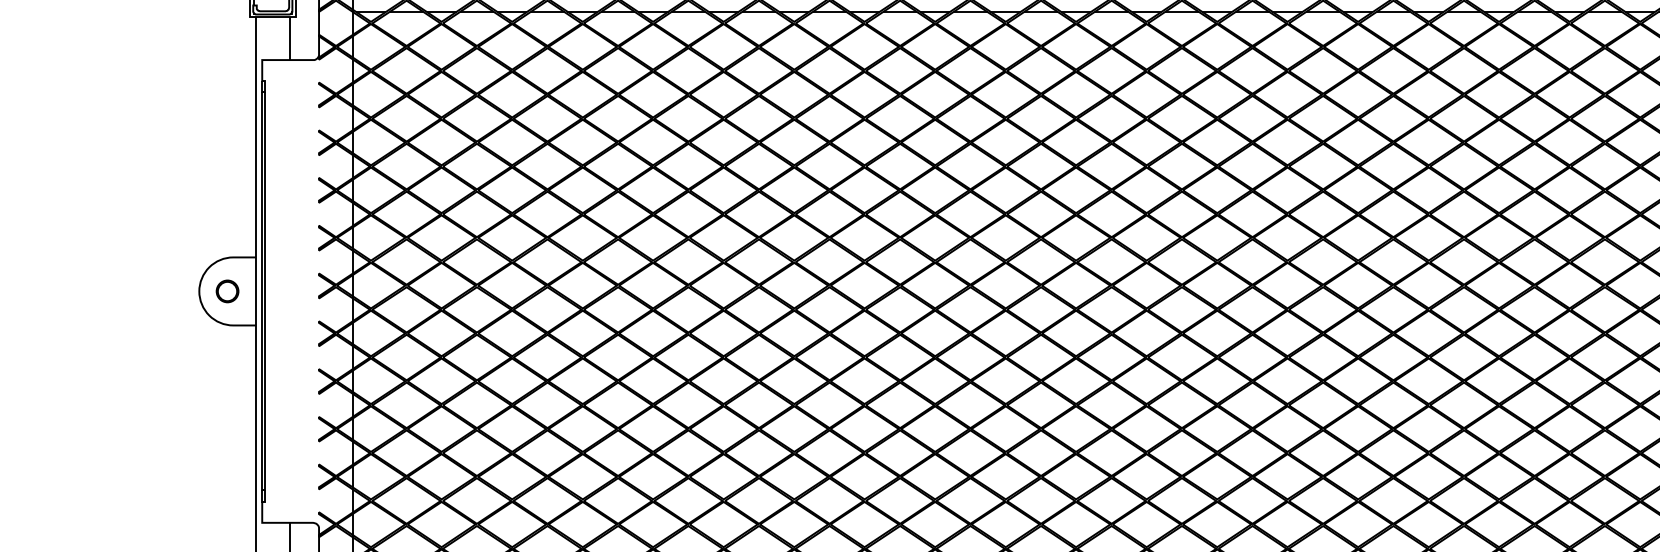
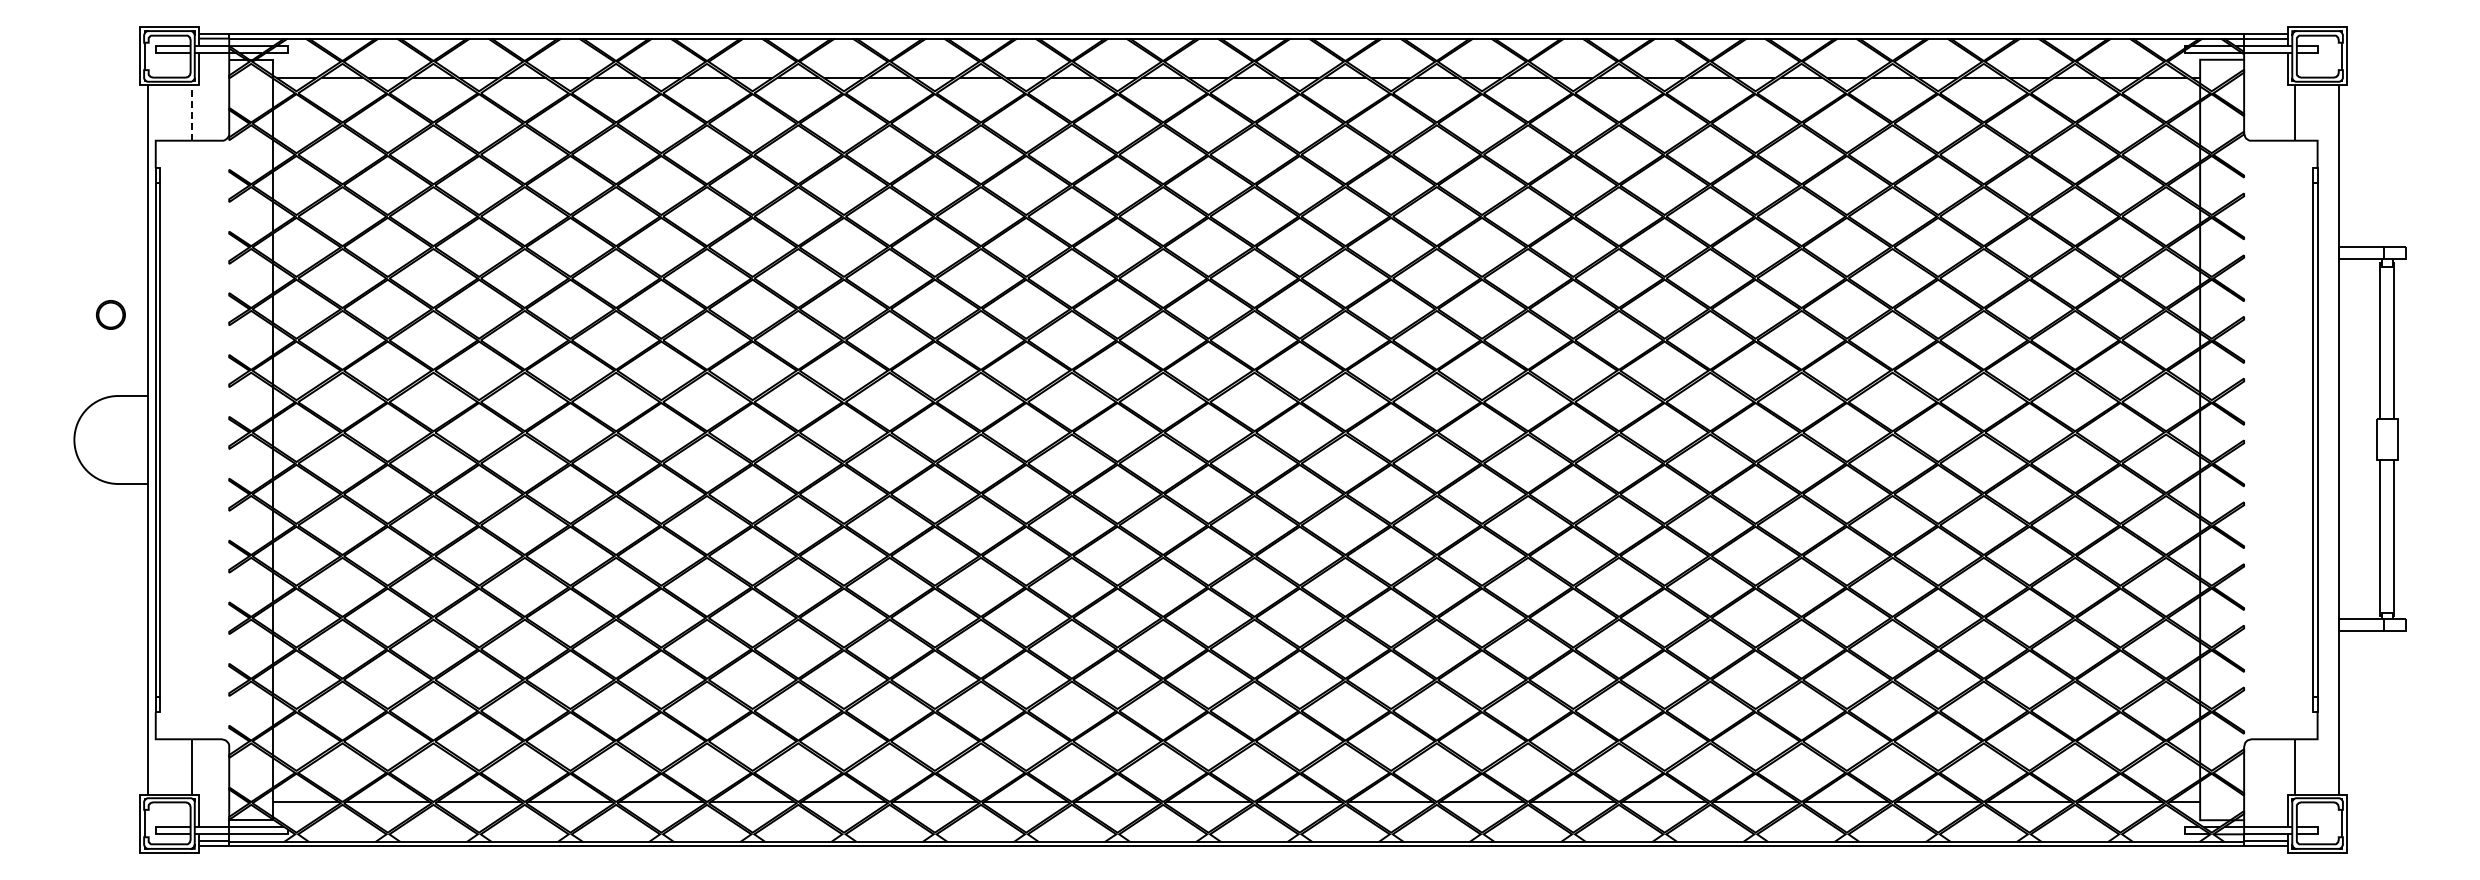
line: (289, 39) -> (191, 113), solid -> dashed
circle: (227, 291) -> (110, 314), moved

